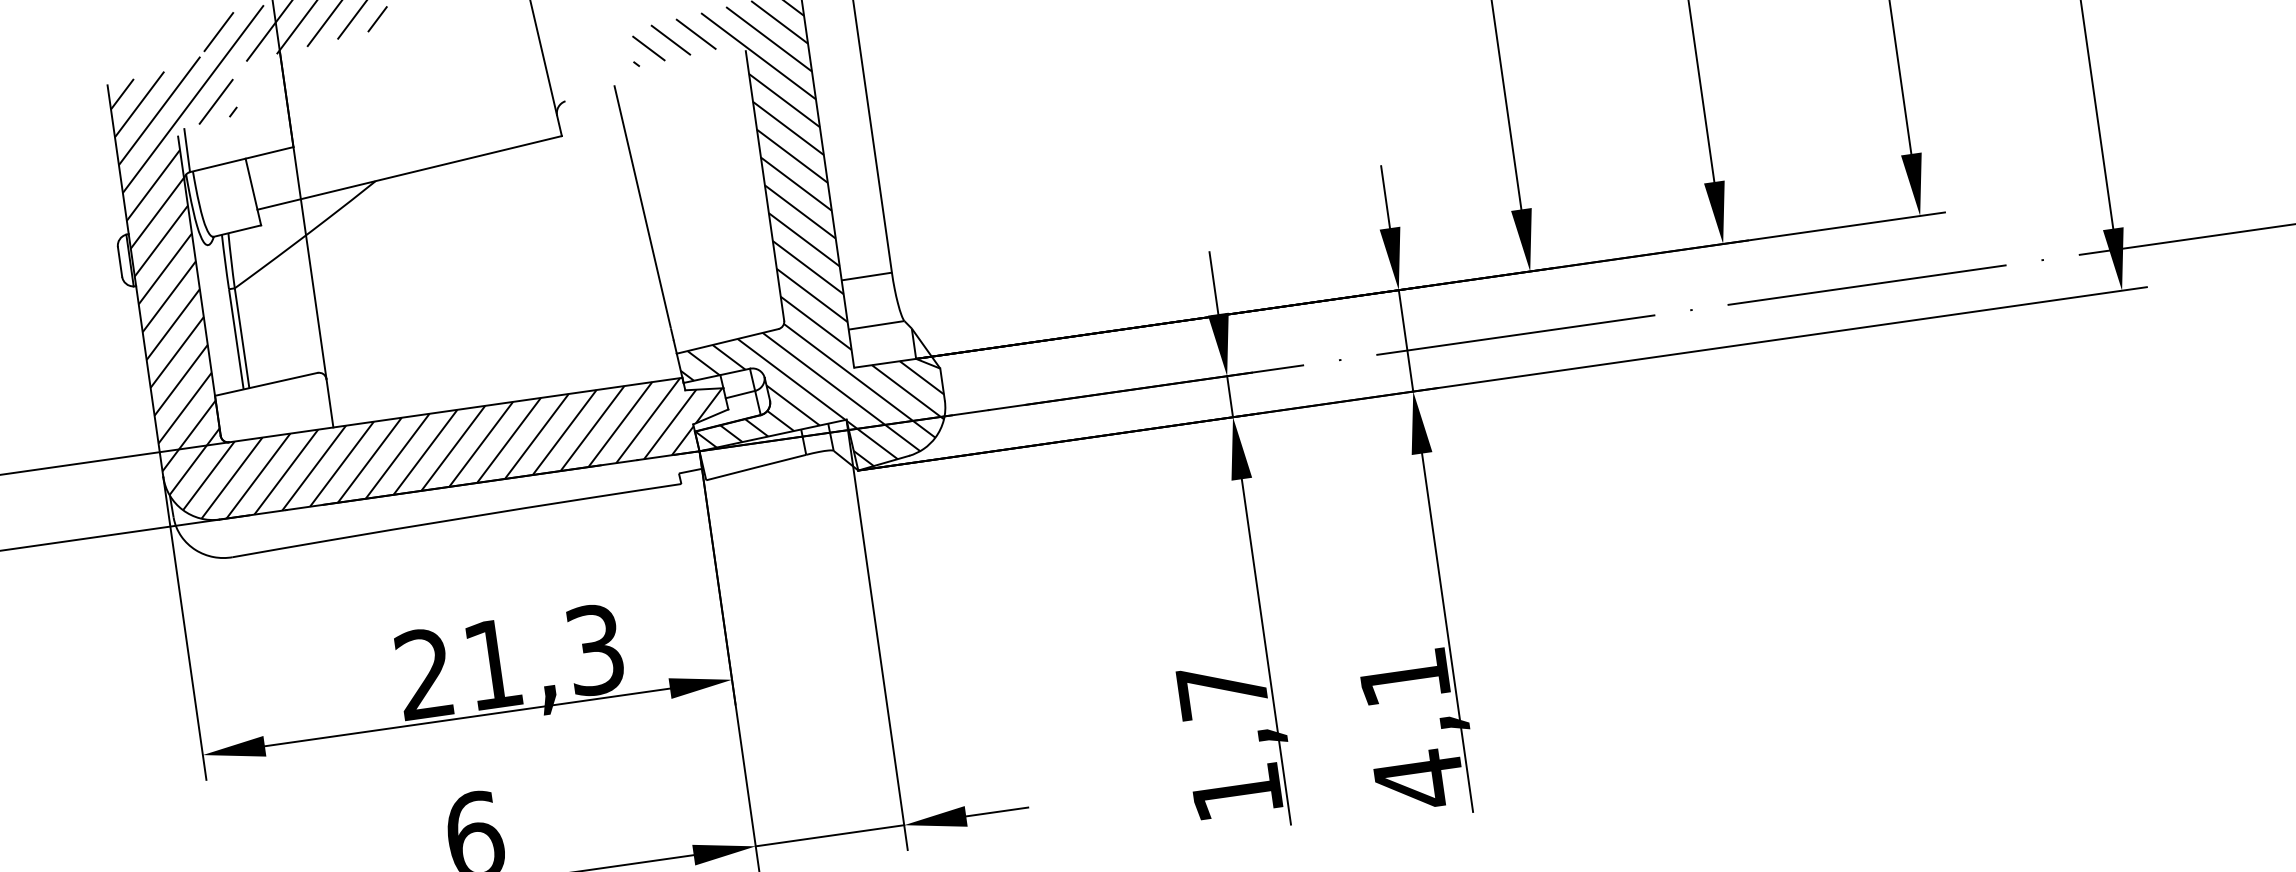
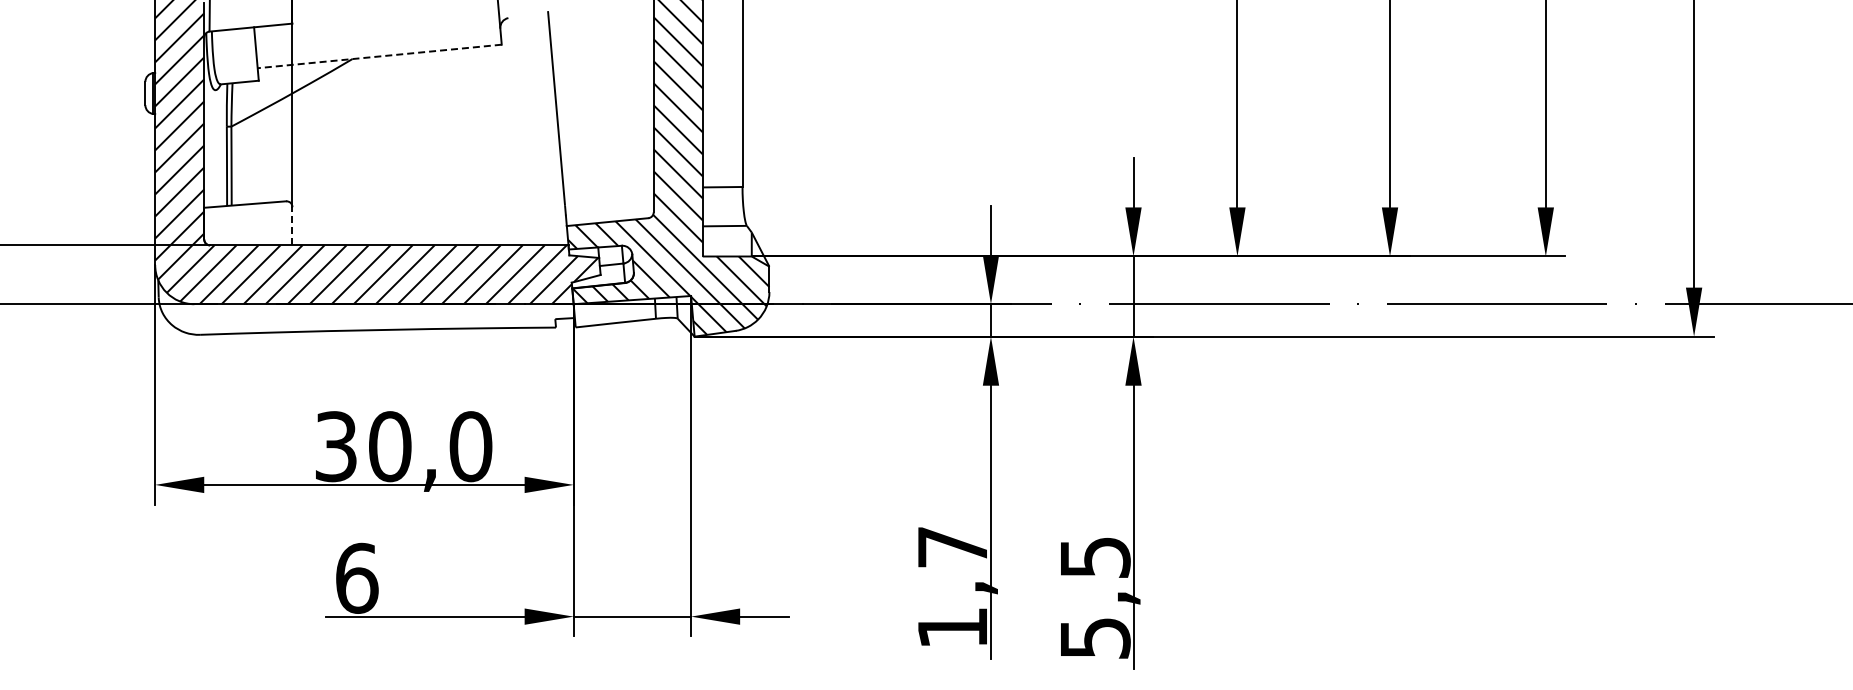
line: (409, 173) -> (379, 56), solid -> dashed
line: (329, 402) -> (292, 225), solid -> dashed
text: (509, 661) -> (403, 446), 21,3 -> 30,0
text: (1412, 729) -> (1095, 598), 4,1 -> 5,5

